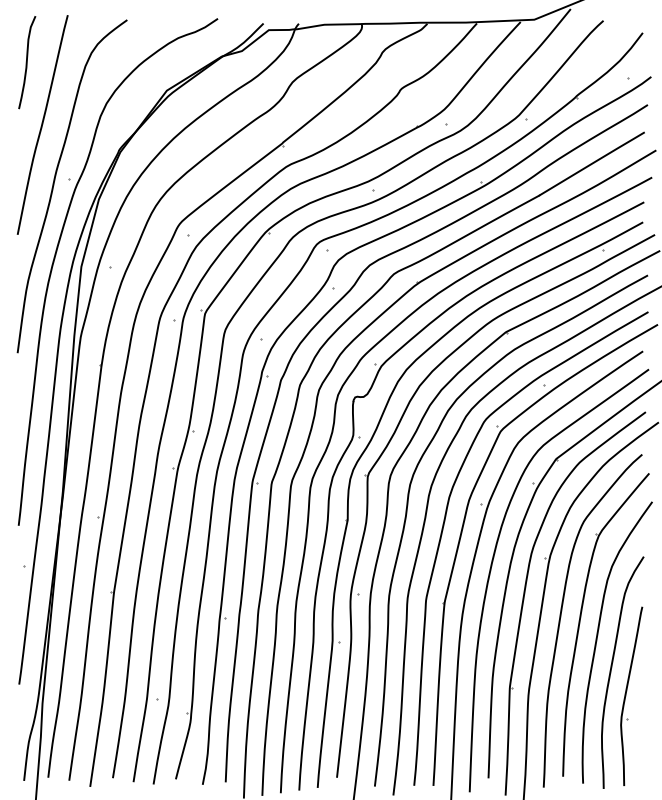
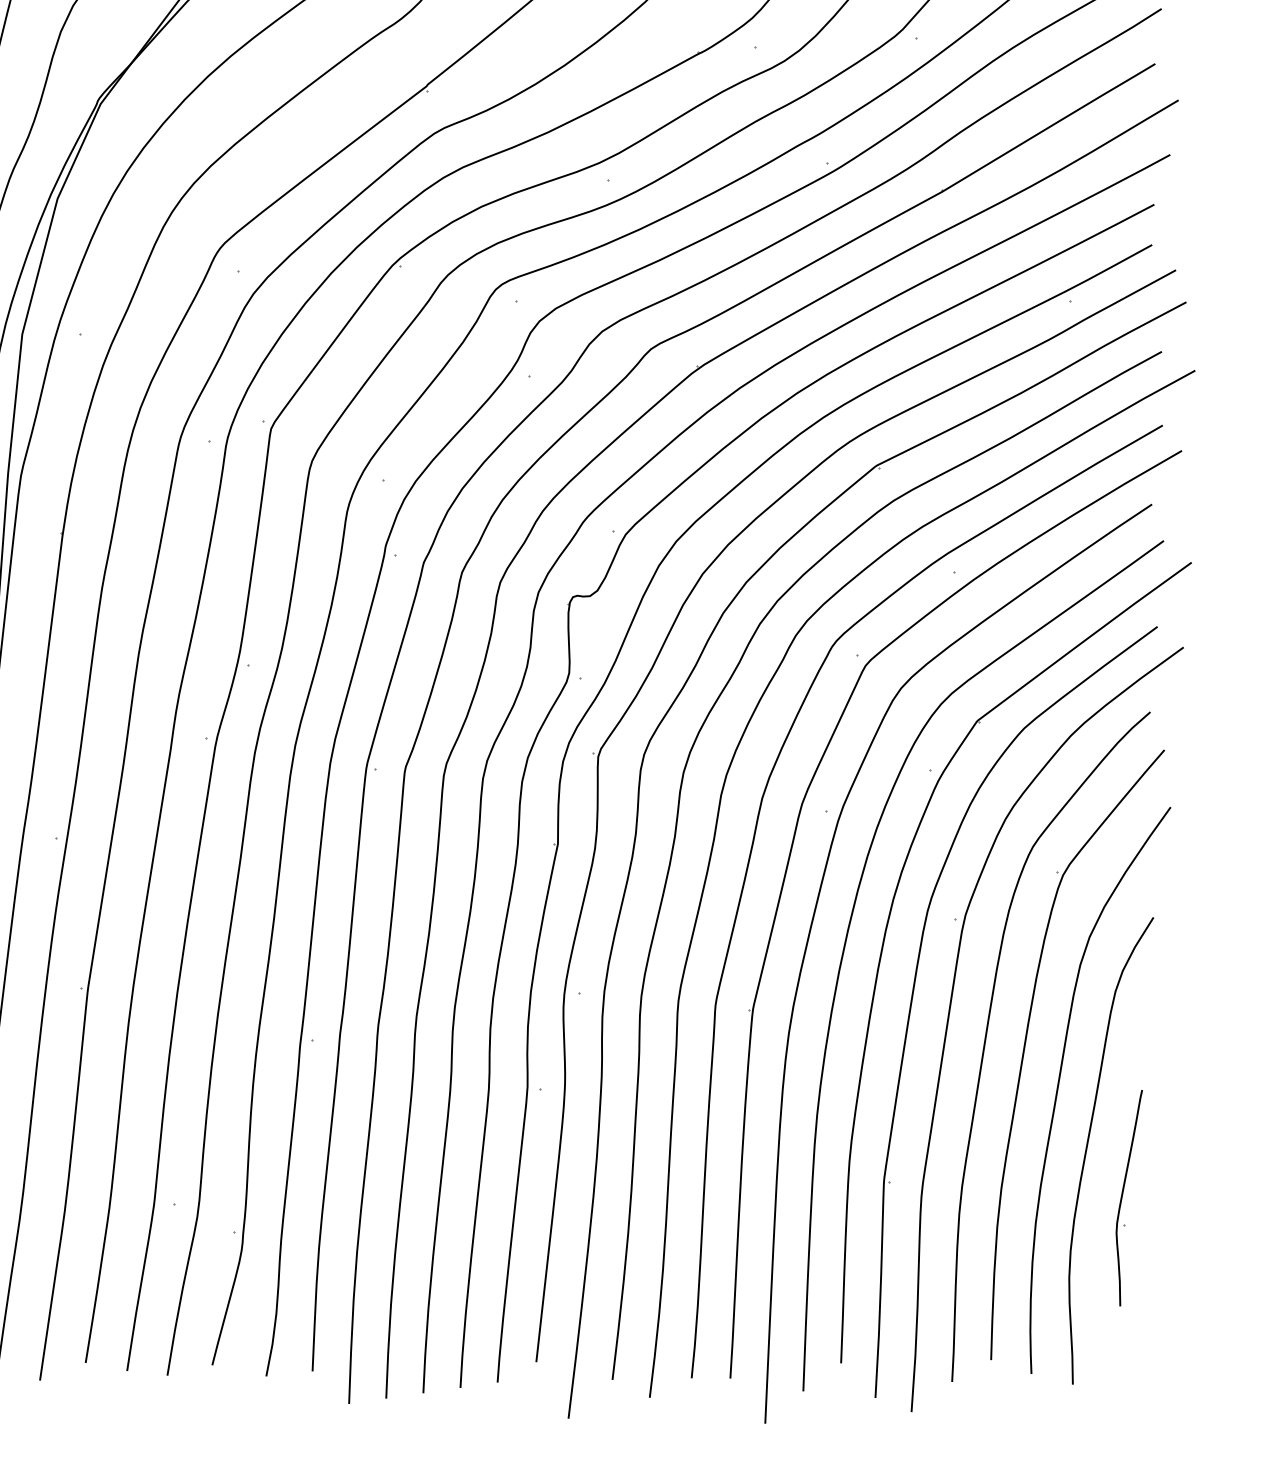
part: (631, 695) -> (1128, 1196), size x0.6

